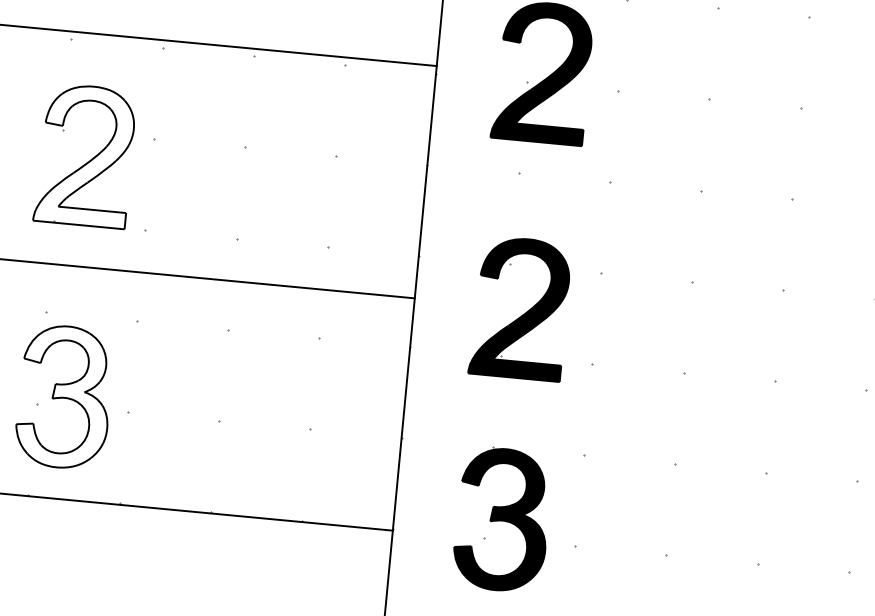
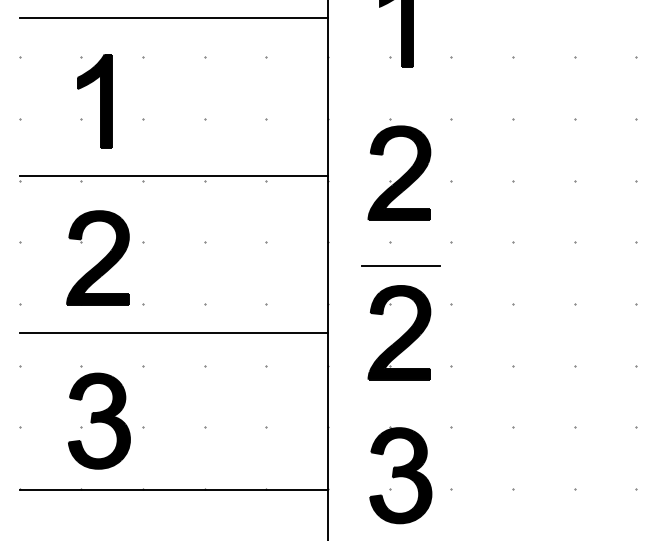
fill: (86, 155) -> (98, 257), added
line: (531, 209) -> (400, 265), added
fill: (63, 396) -> (98, 420), added

